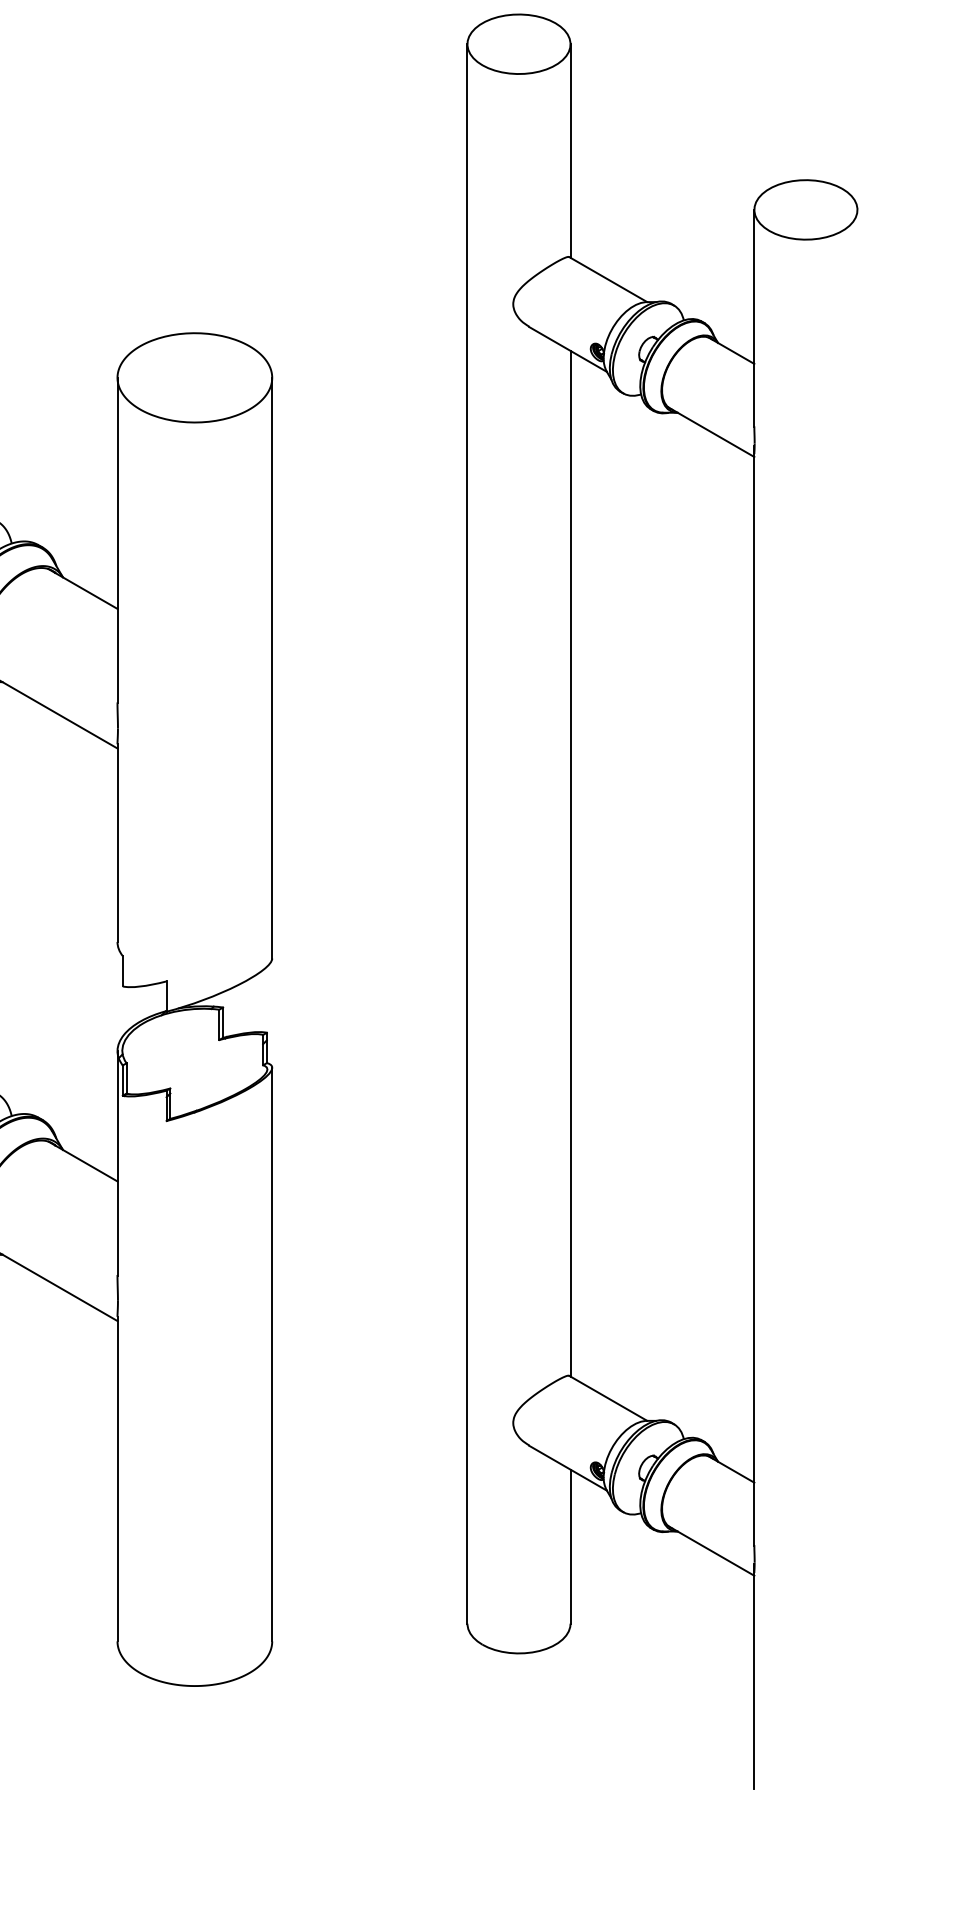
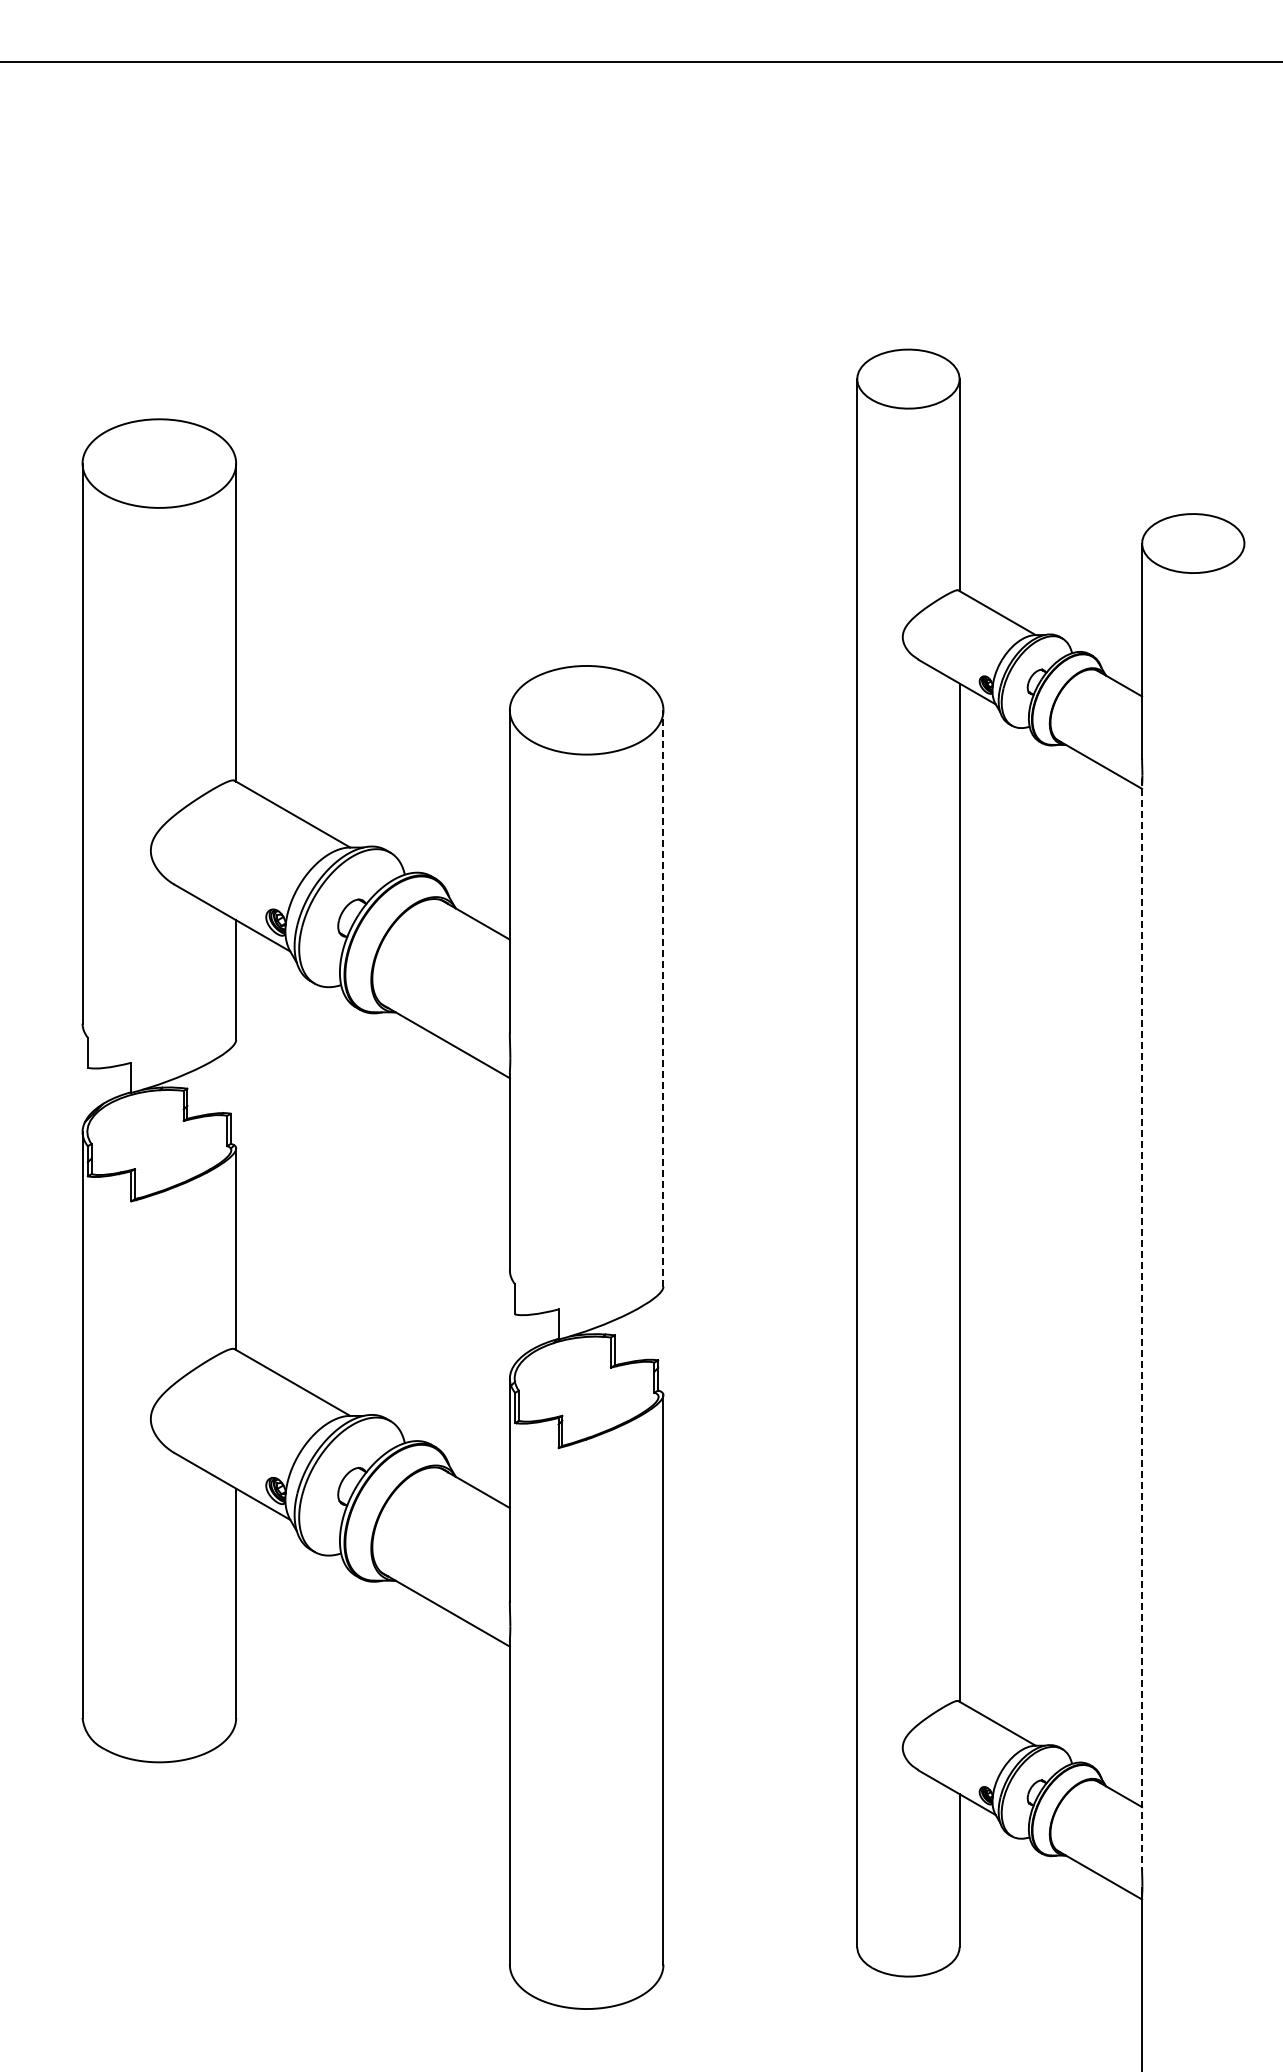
line: (272, 668) -> (663, 998), solid -> dashed
line: (754, 995) -> (1142, 1323), solid -> dashed

